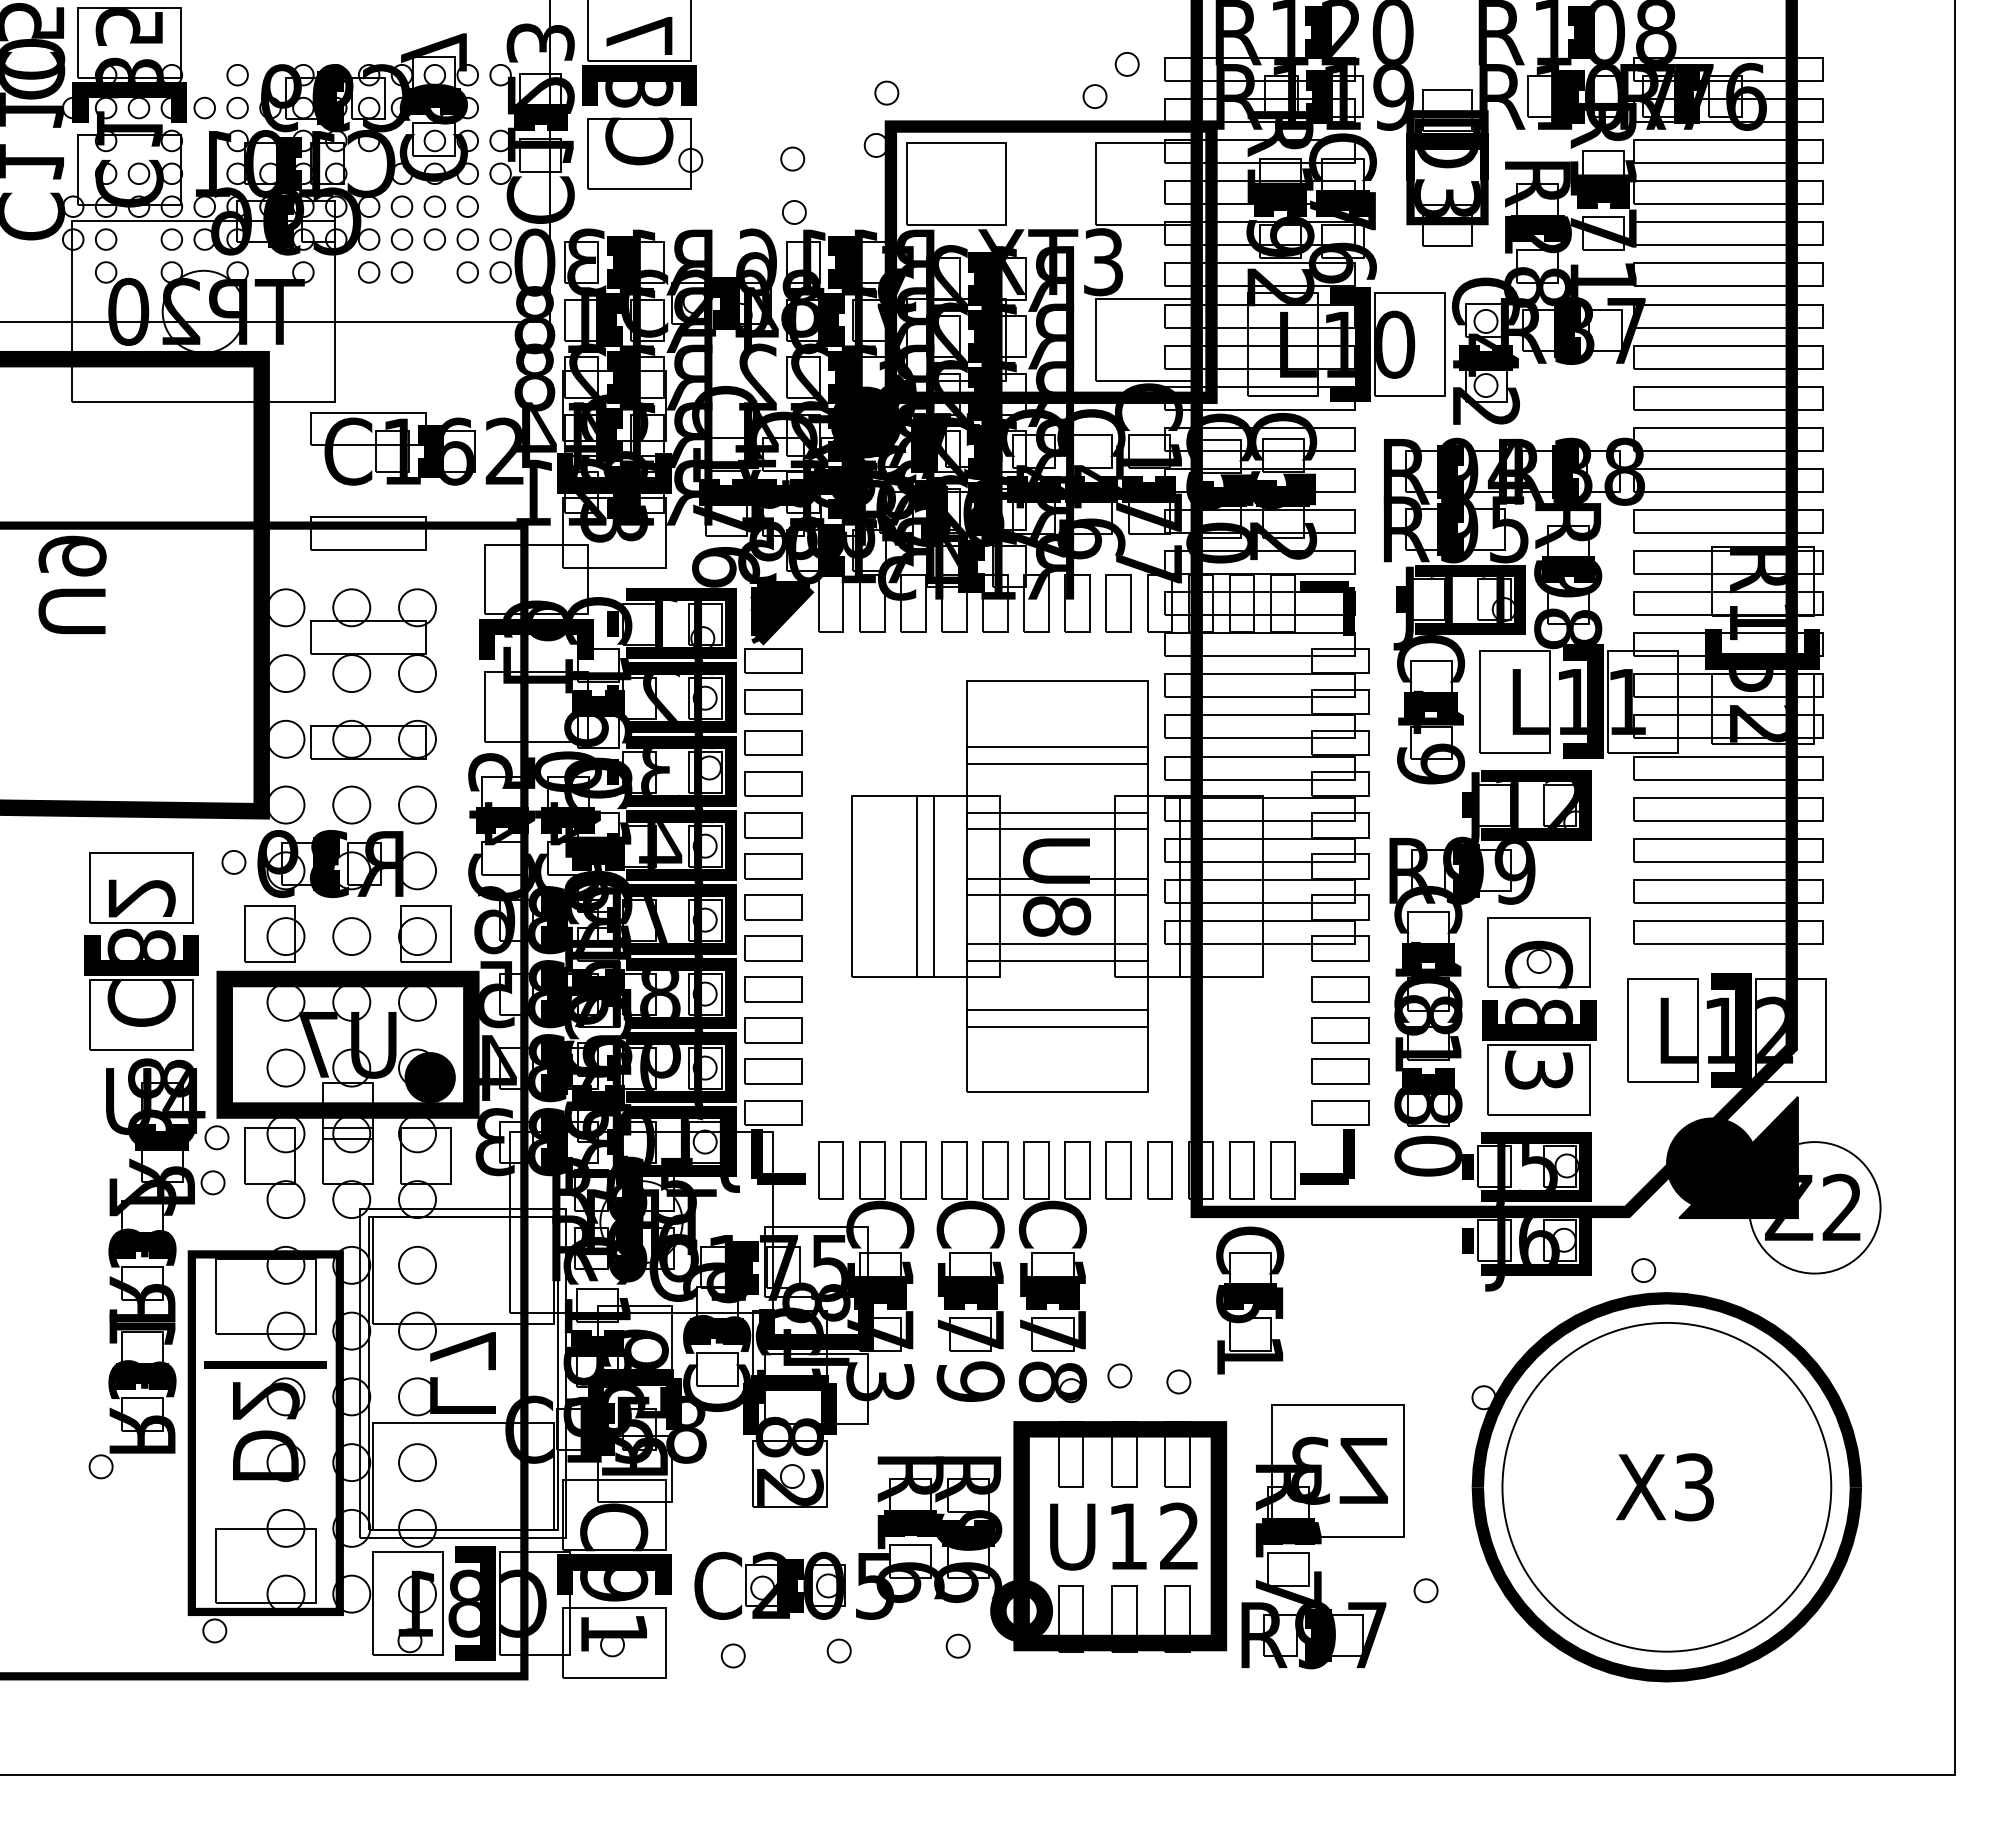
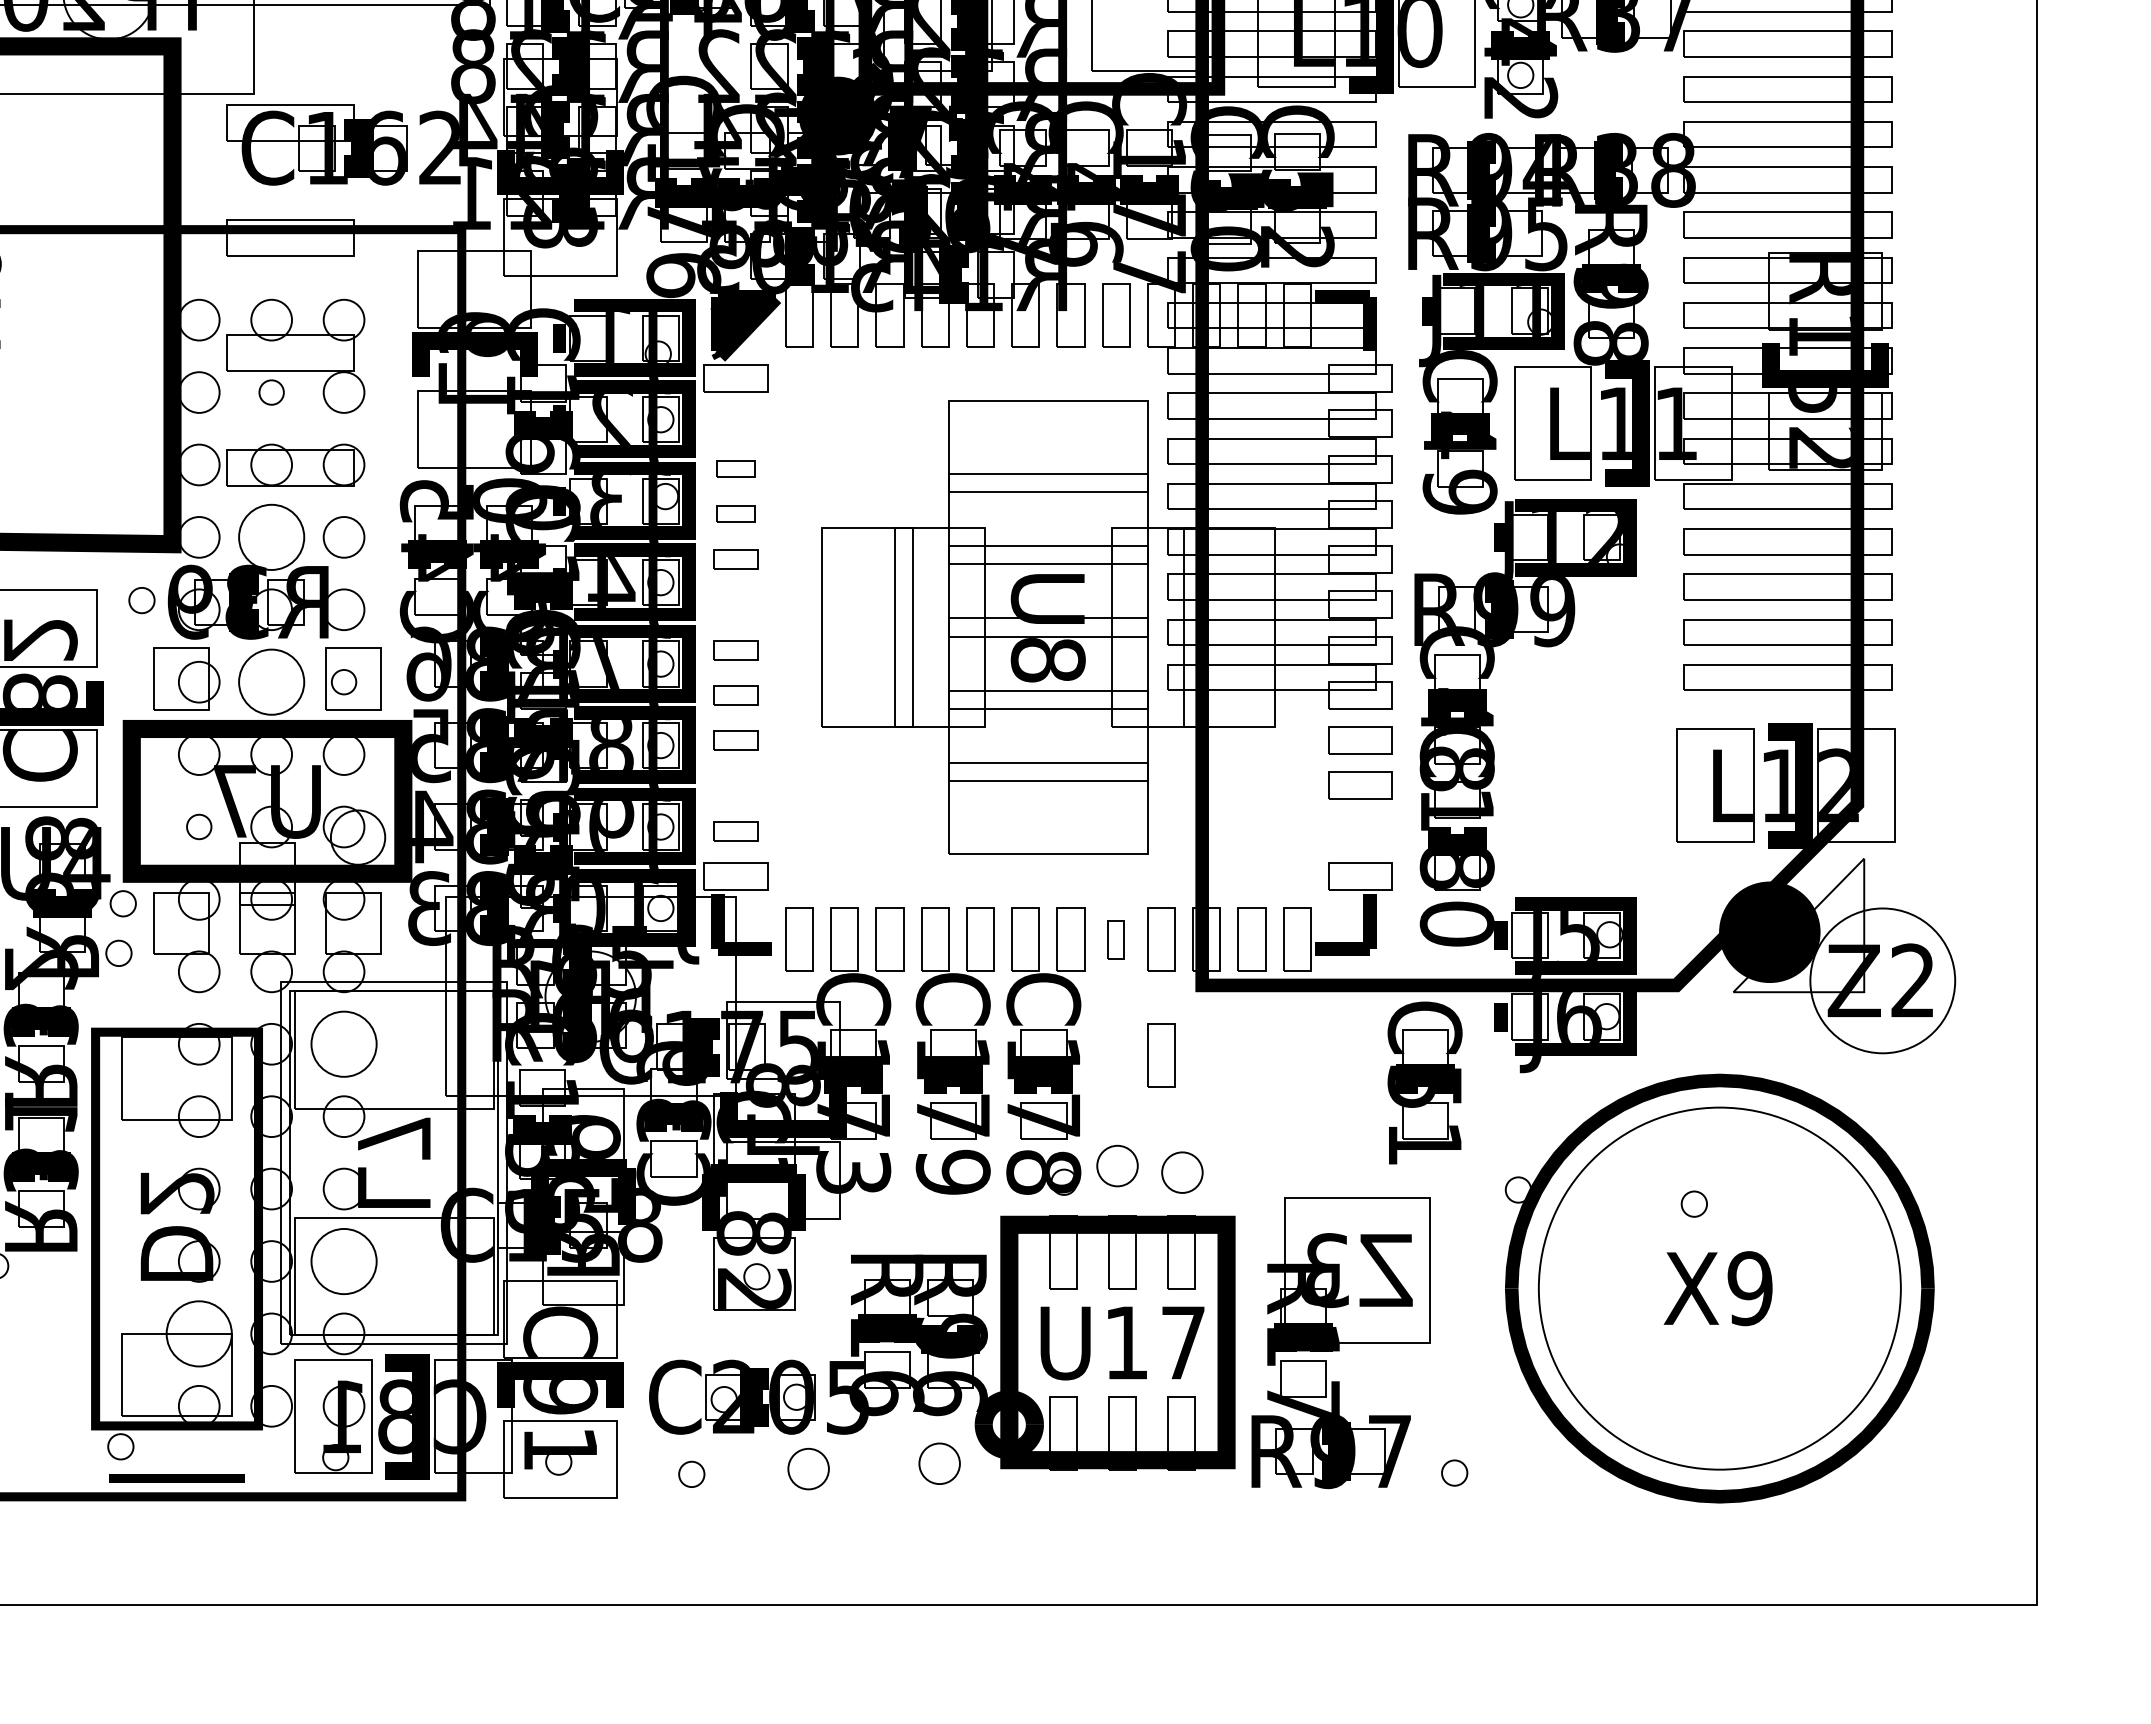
circle: (351, 673) -> (271, 392), size x0.6
part: (773, 701) -> (736, 423), removed
part: (773, 742) -> (736, 468), size x0.6
part: (773, 783) -> (736, 513), size x0.6
circle: (351, 804) -> (271, 536), size x1.6
part: (773, 825) -> (736, 559), size x0.7
part: (773, 866) -> (736, 605), removed
part: (773, 907) -> (736, 650), size x0.7
circle: (351, 936) -> (271, 682), size x1.6
circle: (417, 936) -> (344, 682), size x0.6
part: (773, 948) -> (736, 695), size x0.7
part: (773, 989) -> (736, 740), size x0.7
part: (1539, 1016) -> (1579, 770), removed
part: (773, 1030) -> (736, 785), removed
circle: (285, 1067) -> (198, 826), size x0.6
part: (773, 1071) -> (736, 830), size x0.7
part: (1340, 1071) -> (1360, 830), removed
fill: (429, 1077) -> (357, 837), removed
fill: (1738, 1157) -> (1798, 925), removed
part: (1118, 1170) -> (1116, 939), size x0.6
circle: (417, 1264) -> (344, 1043), size x1.6
circle: (1643, 1270) -> (1694, 1204), moved
part: (1159, 1275) -> (1161, 1055), added
part: (1250, 1300) -> (1425, 1082), moved
line: (265, 1364) -> (176, 1477), moved
circle: (1119, 1375) -> (1117, 1165), size x1.6
circle: (1178, 1381) -> (1182, 1172), size x1.6
circle: (417, 1462) -> (344, 1261), size x1.6
text: (1694, 1487) -> (1750, 1288), X3 -> X9
circle: (285, 1527) -> (198, 1332), size x1.6
text: (1179, 1535) -> (1183, 1341), U12 -> U17
circle: (1425, 1590) -> (1454, 1472), moved
circle: (957, 1645) -> (938, 1462), size x1.6
circle: (838, 1650) -> (807, 1468), size x1.6

